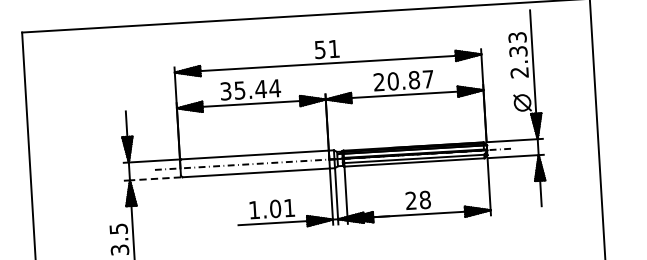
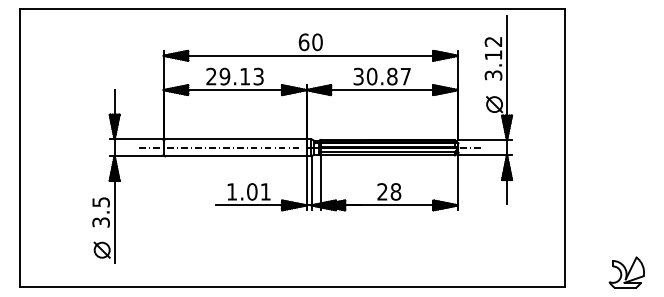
text: (326, 49) -> (310, 42), 51 -> 60
text: (518, 54) -> (493, 58), 2.33 -> 3.12
text: (379, 82) -> (358, 76), 20.87 -> 30.87
text: (250, 89) -> (235, 76), 35.44 -> 29.13
line: (155, 178) -> (139, 156), dashed -> solid

